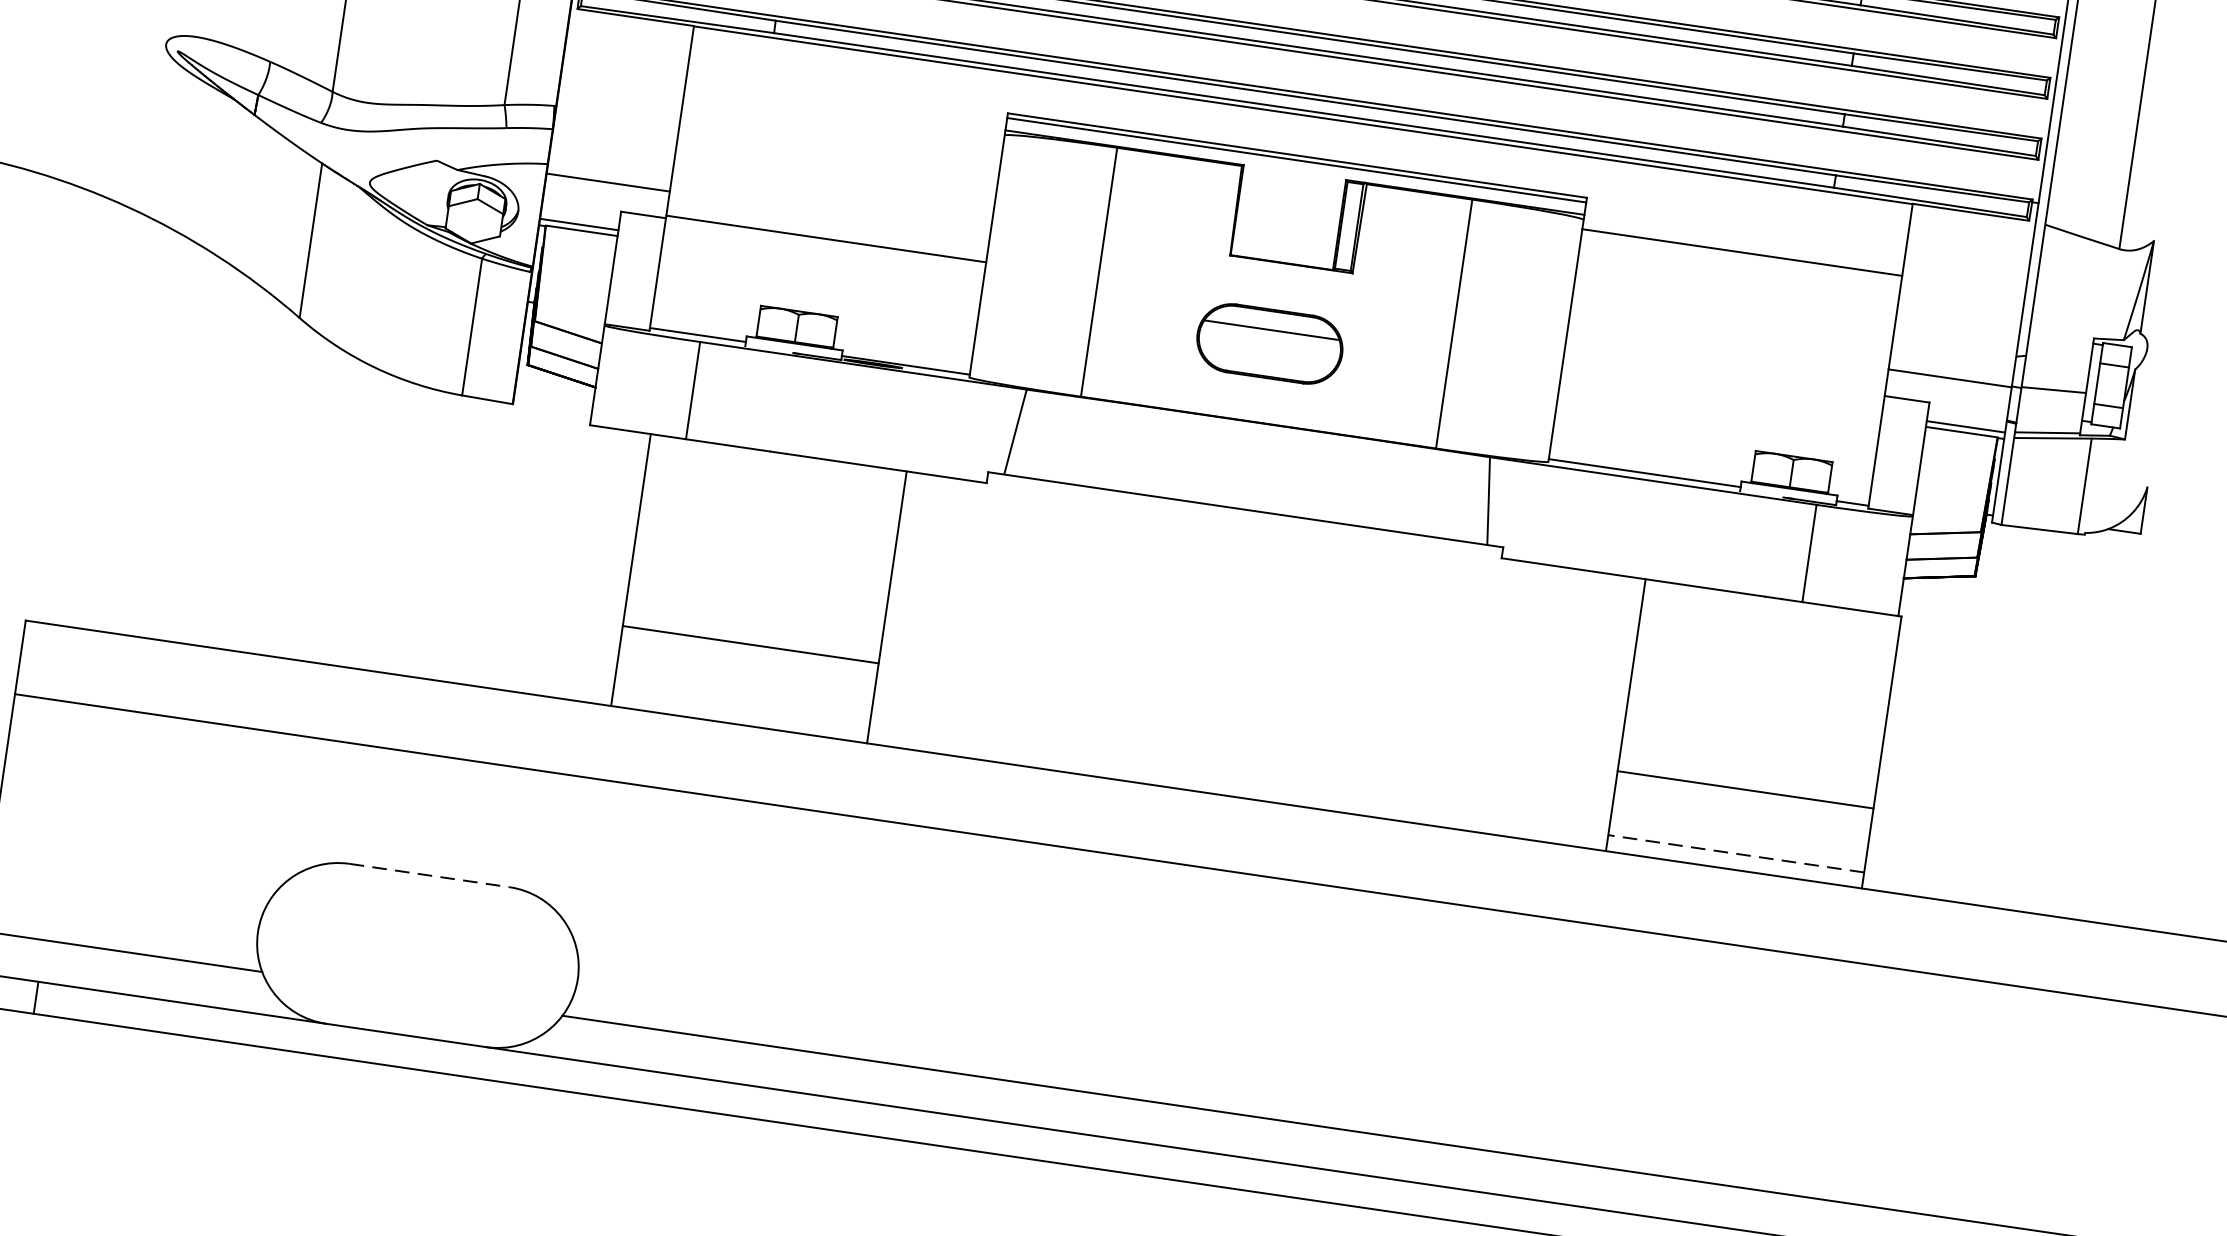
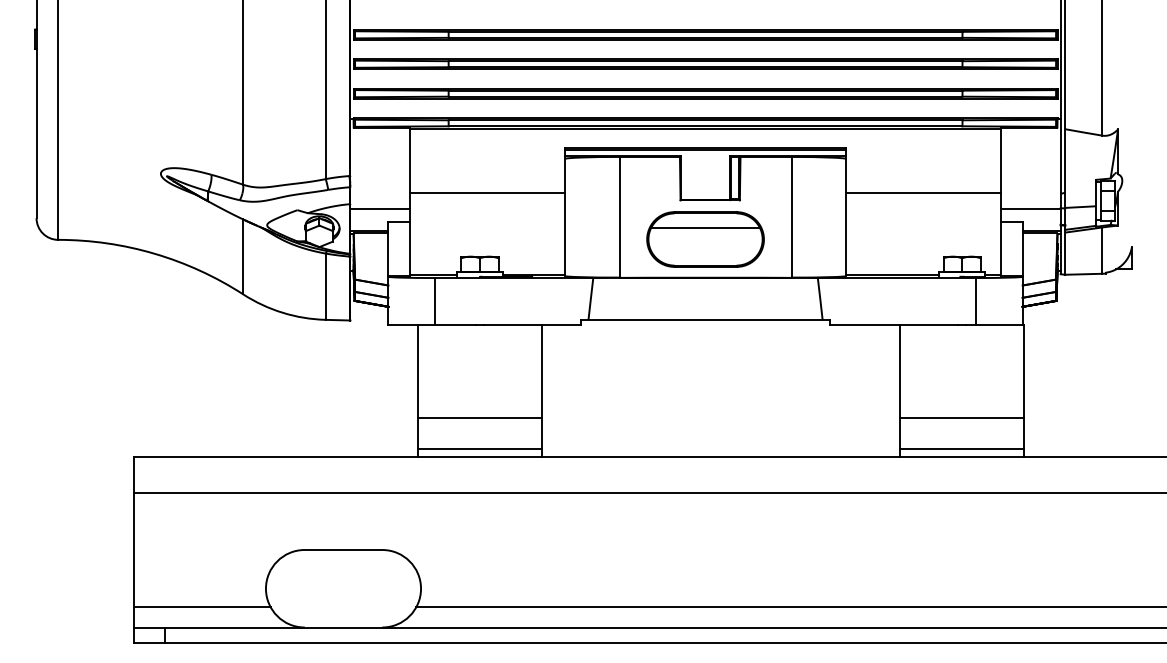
line: (825, 239) -> (487, 193), moved
line: (1740, 252) -> (922, 193), moved
part: (1269, 343) -> (705, 239), size x1.67
line: (740, 709) -> (479, 449), added
line: (1734, 854) -> (961, 449), dashed -> solid
line: (429, 874) -> (343, 549), dashed -> solid

